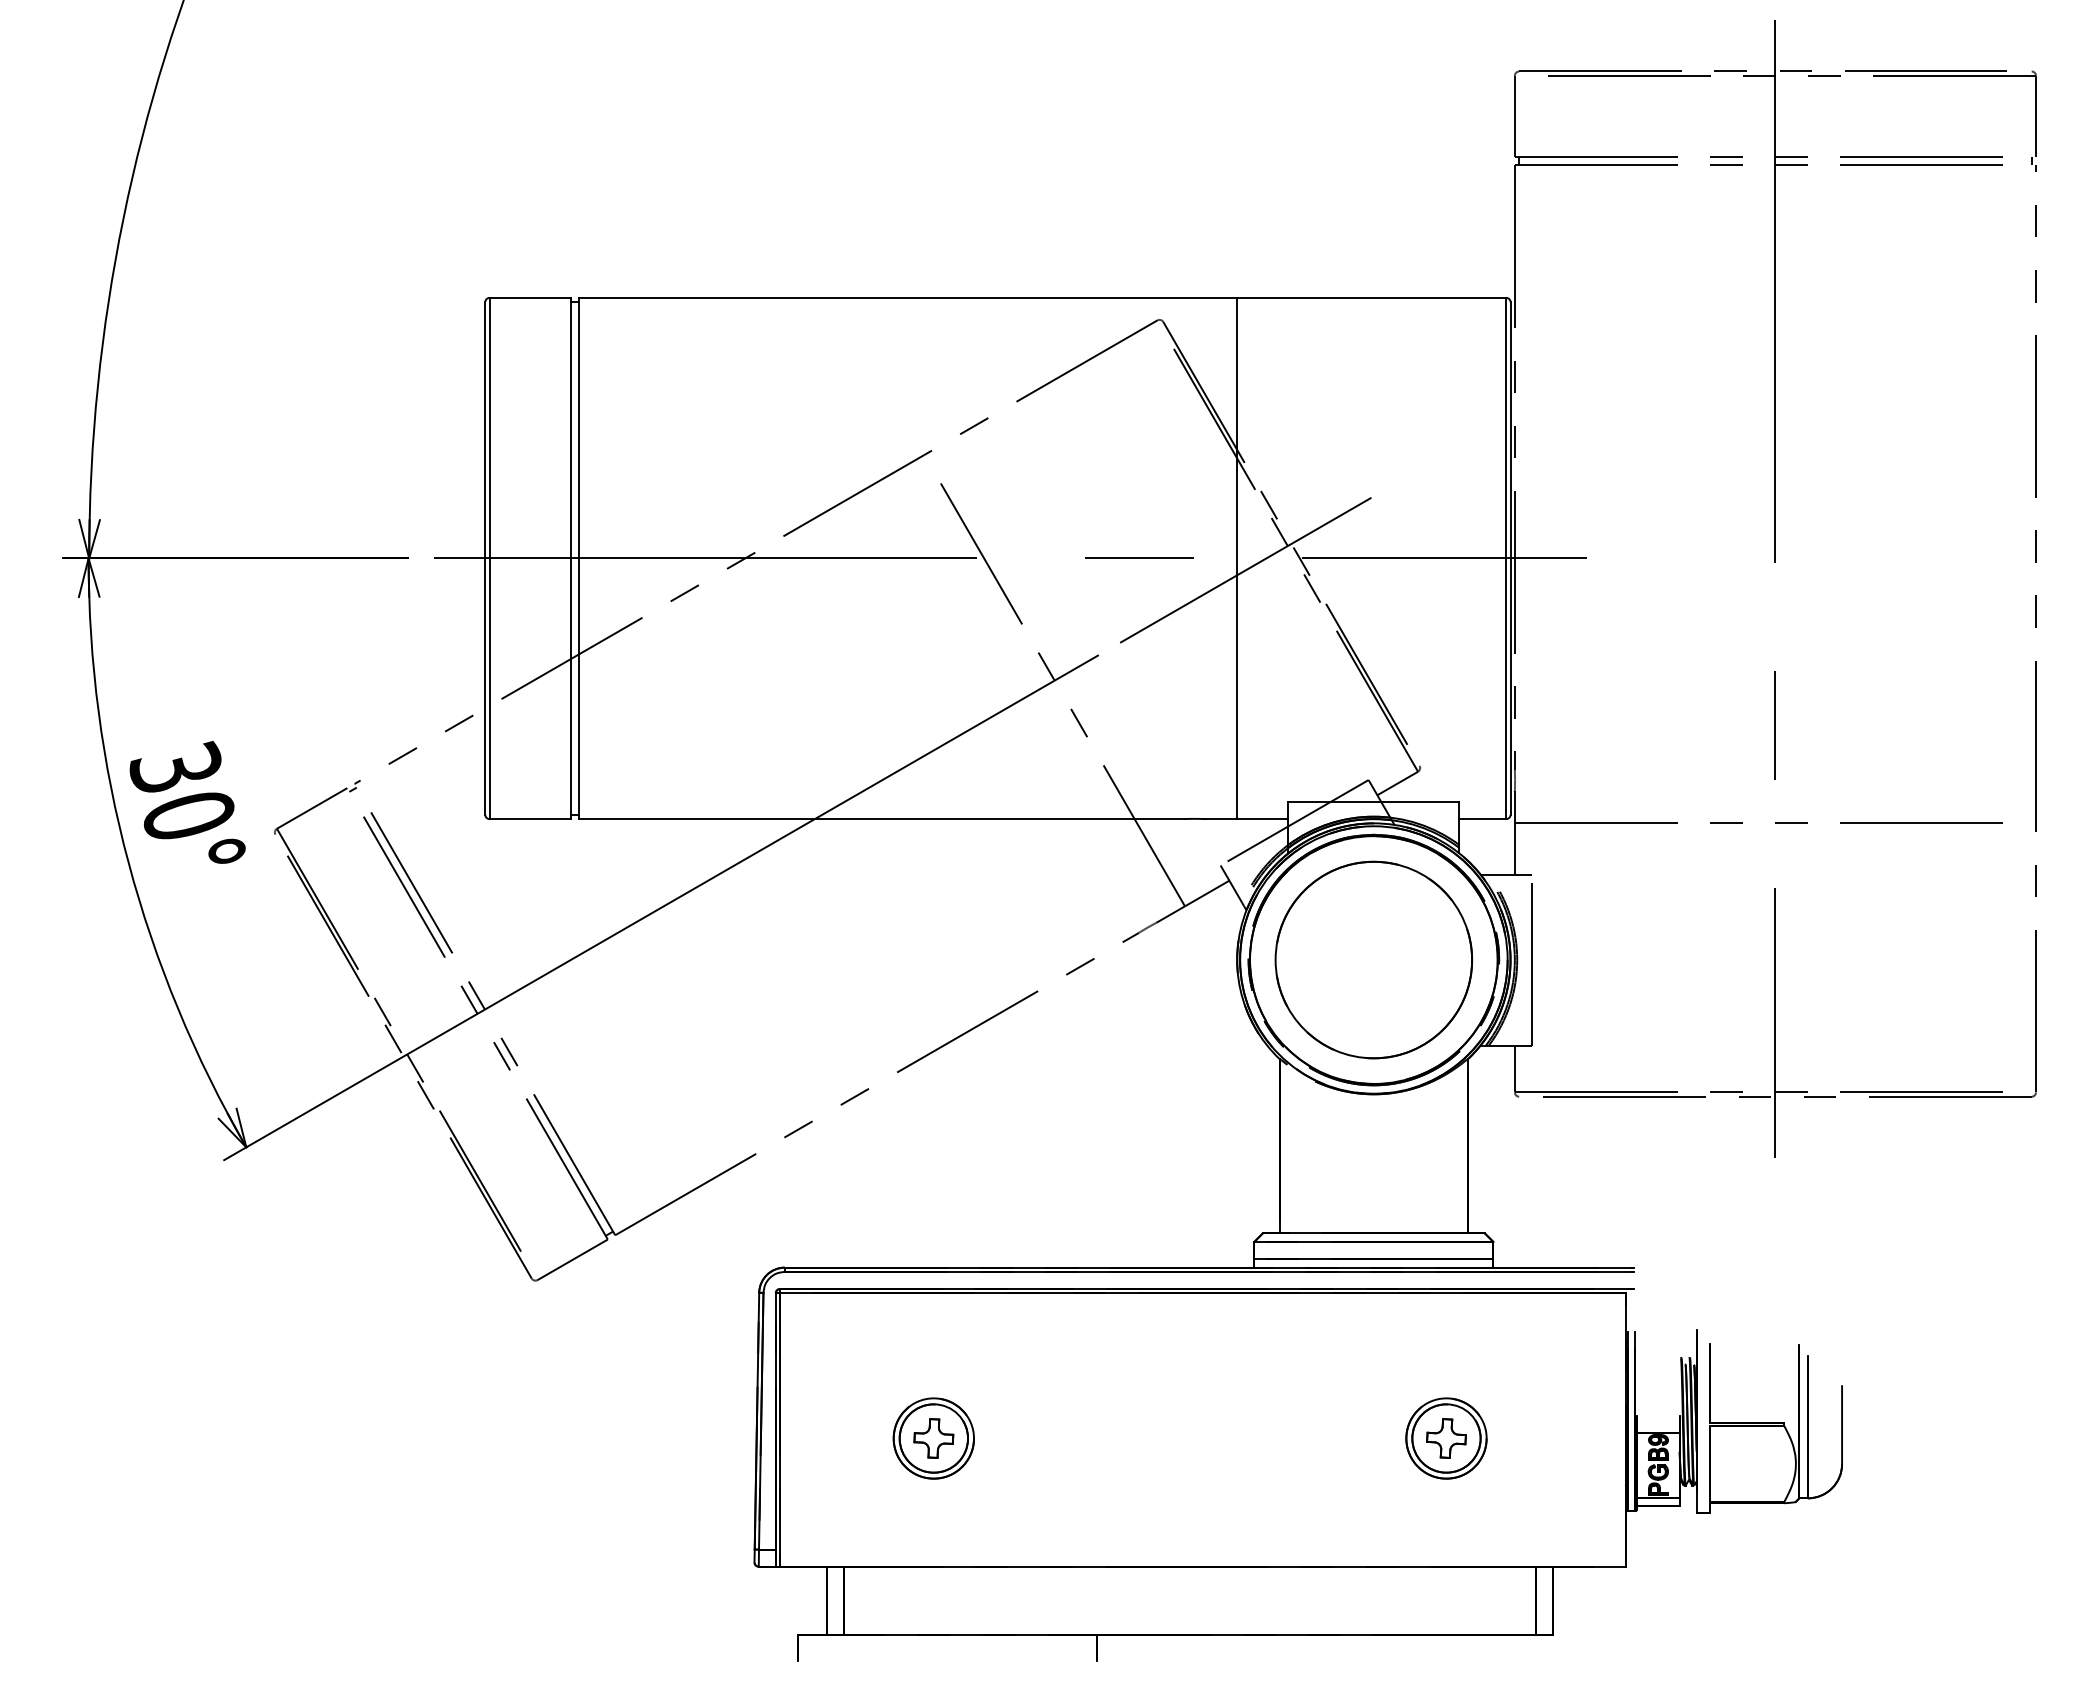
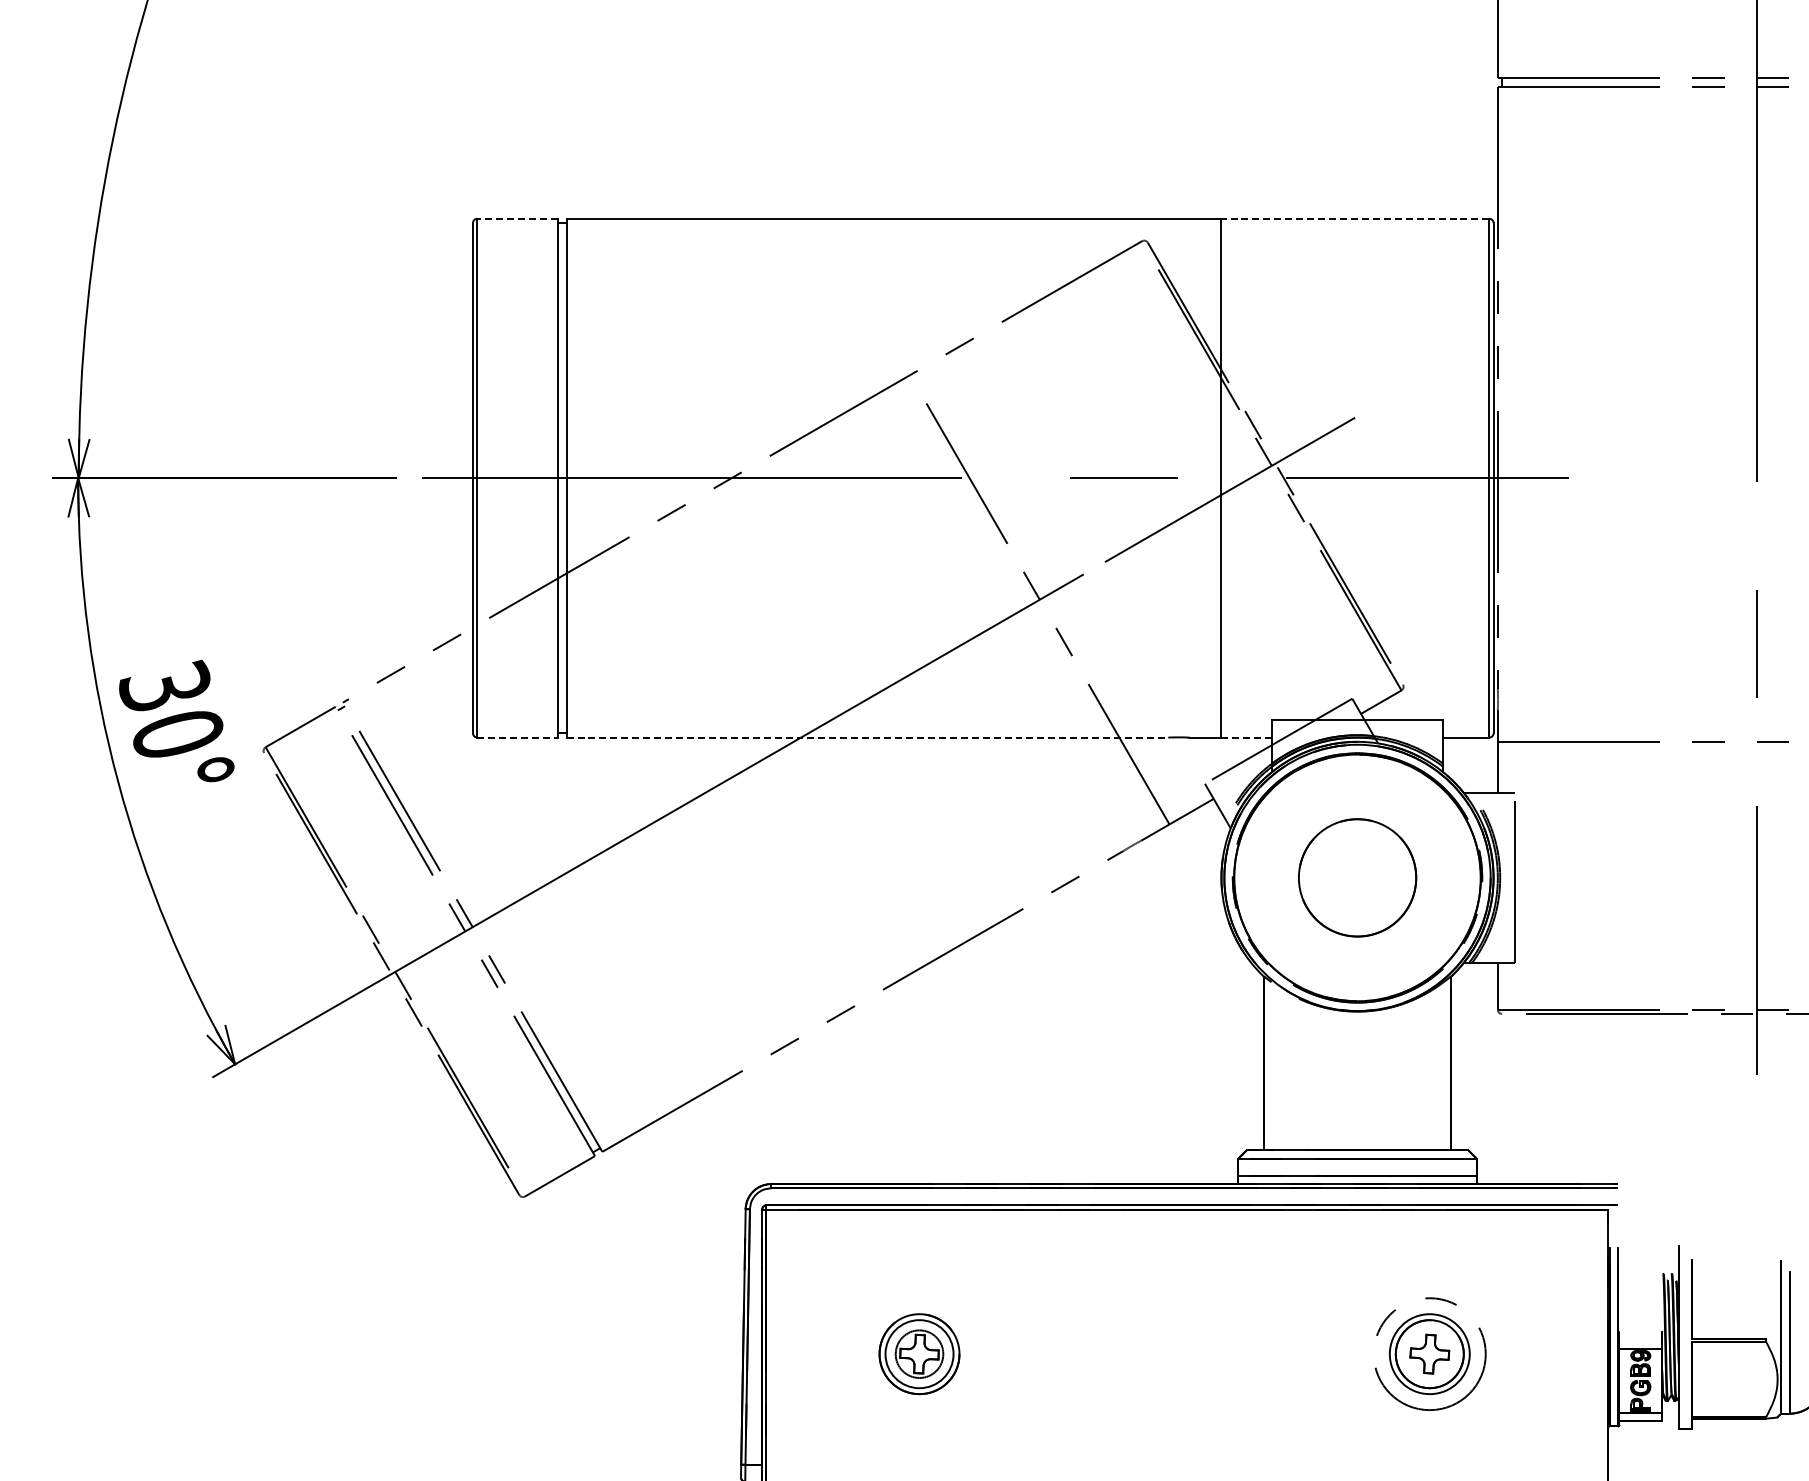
line: (530, 297) -> (518, 218), solid -> dashed
line: (1371, 297) -> (1355, 218), solid -> dashed
line: (530, 819) -> (518, 738), solid -> dashed
line: (882, 819) -> (868, 738), solid -> dashed
line: (1262, 819) -> (1246, 738), solid -> dashed
part: (1373, 959) -> (1357, 877), size x0.6
circle: (933, 1438) -> (919, 1354), size x0.7
circle: (1446, 1438) -> (1429, 1354), size x1.4

